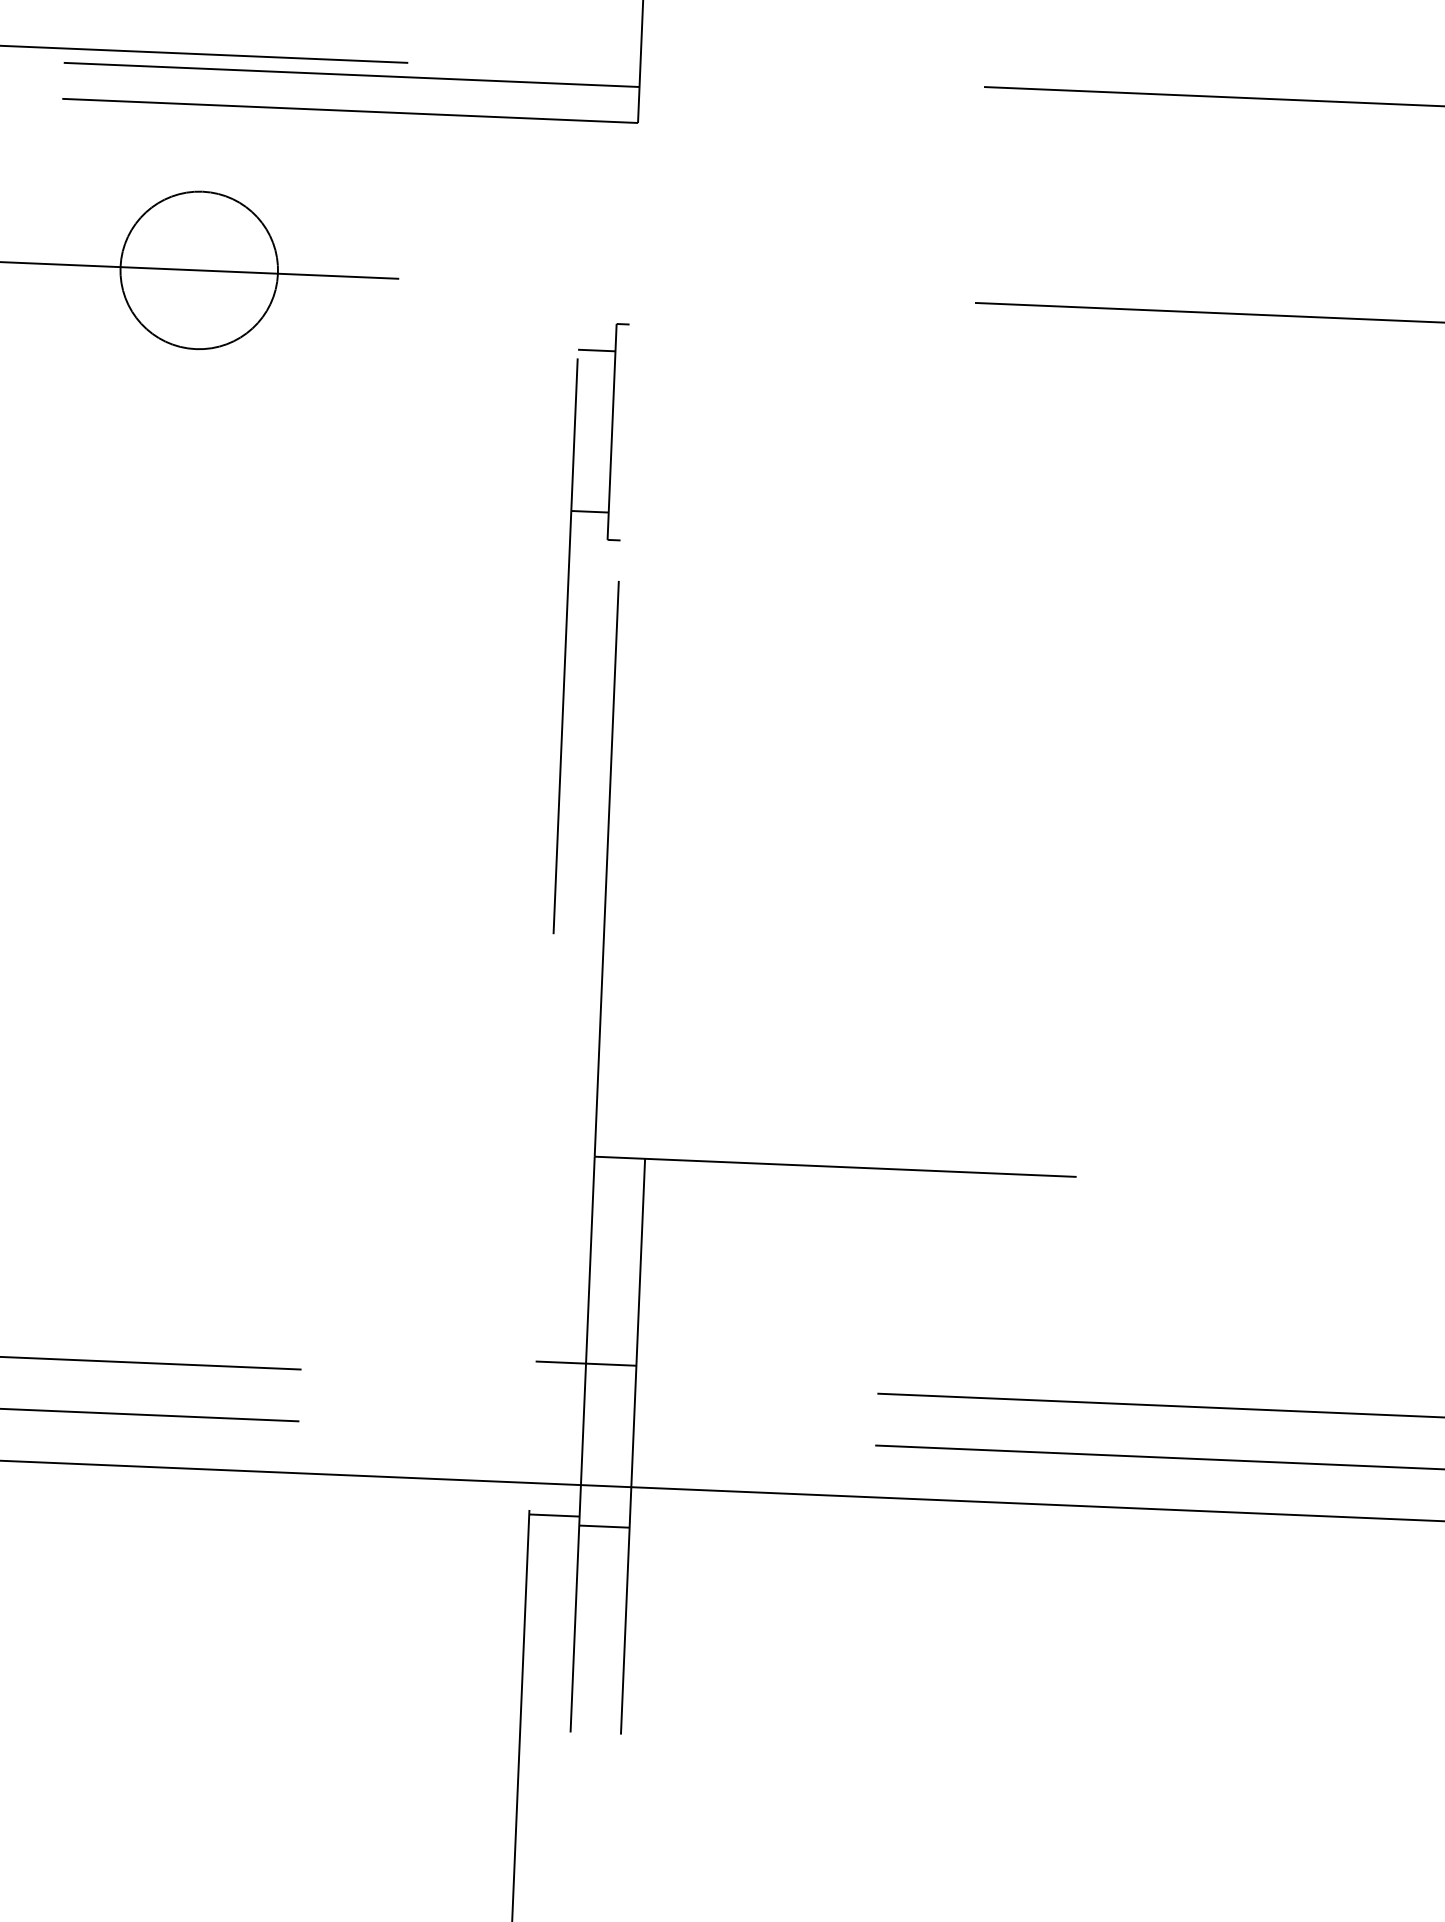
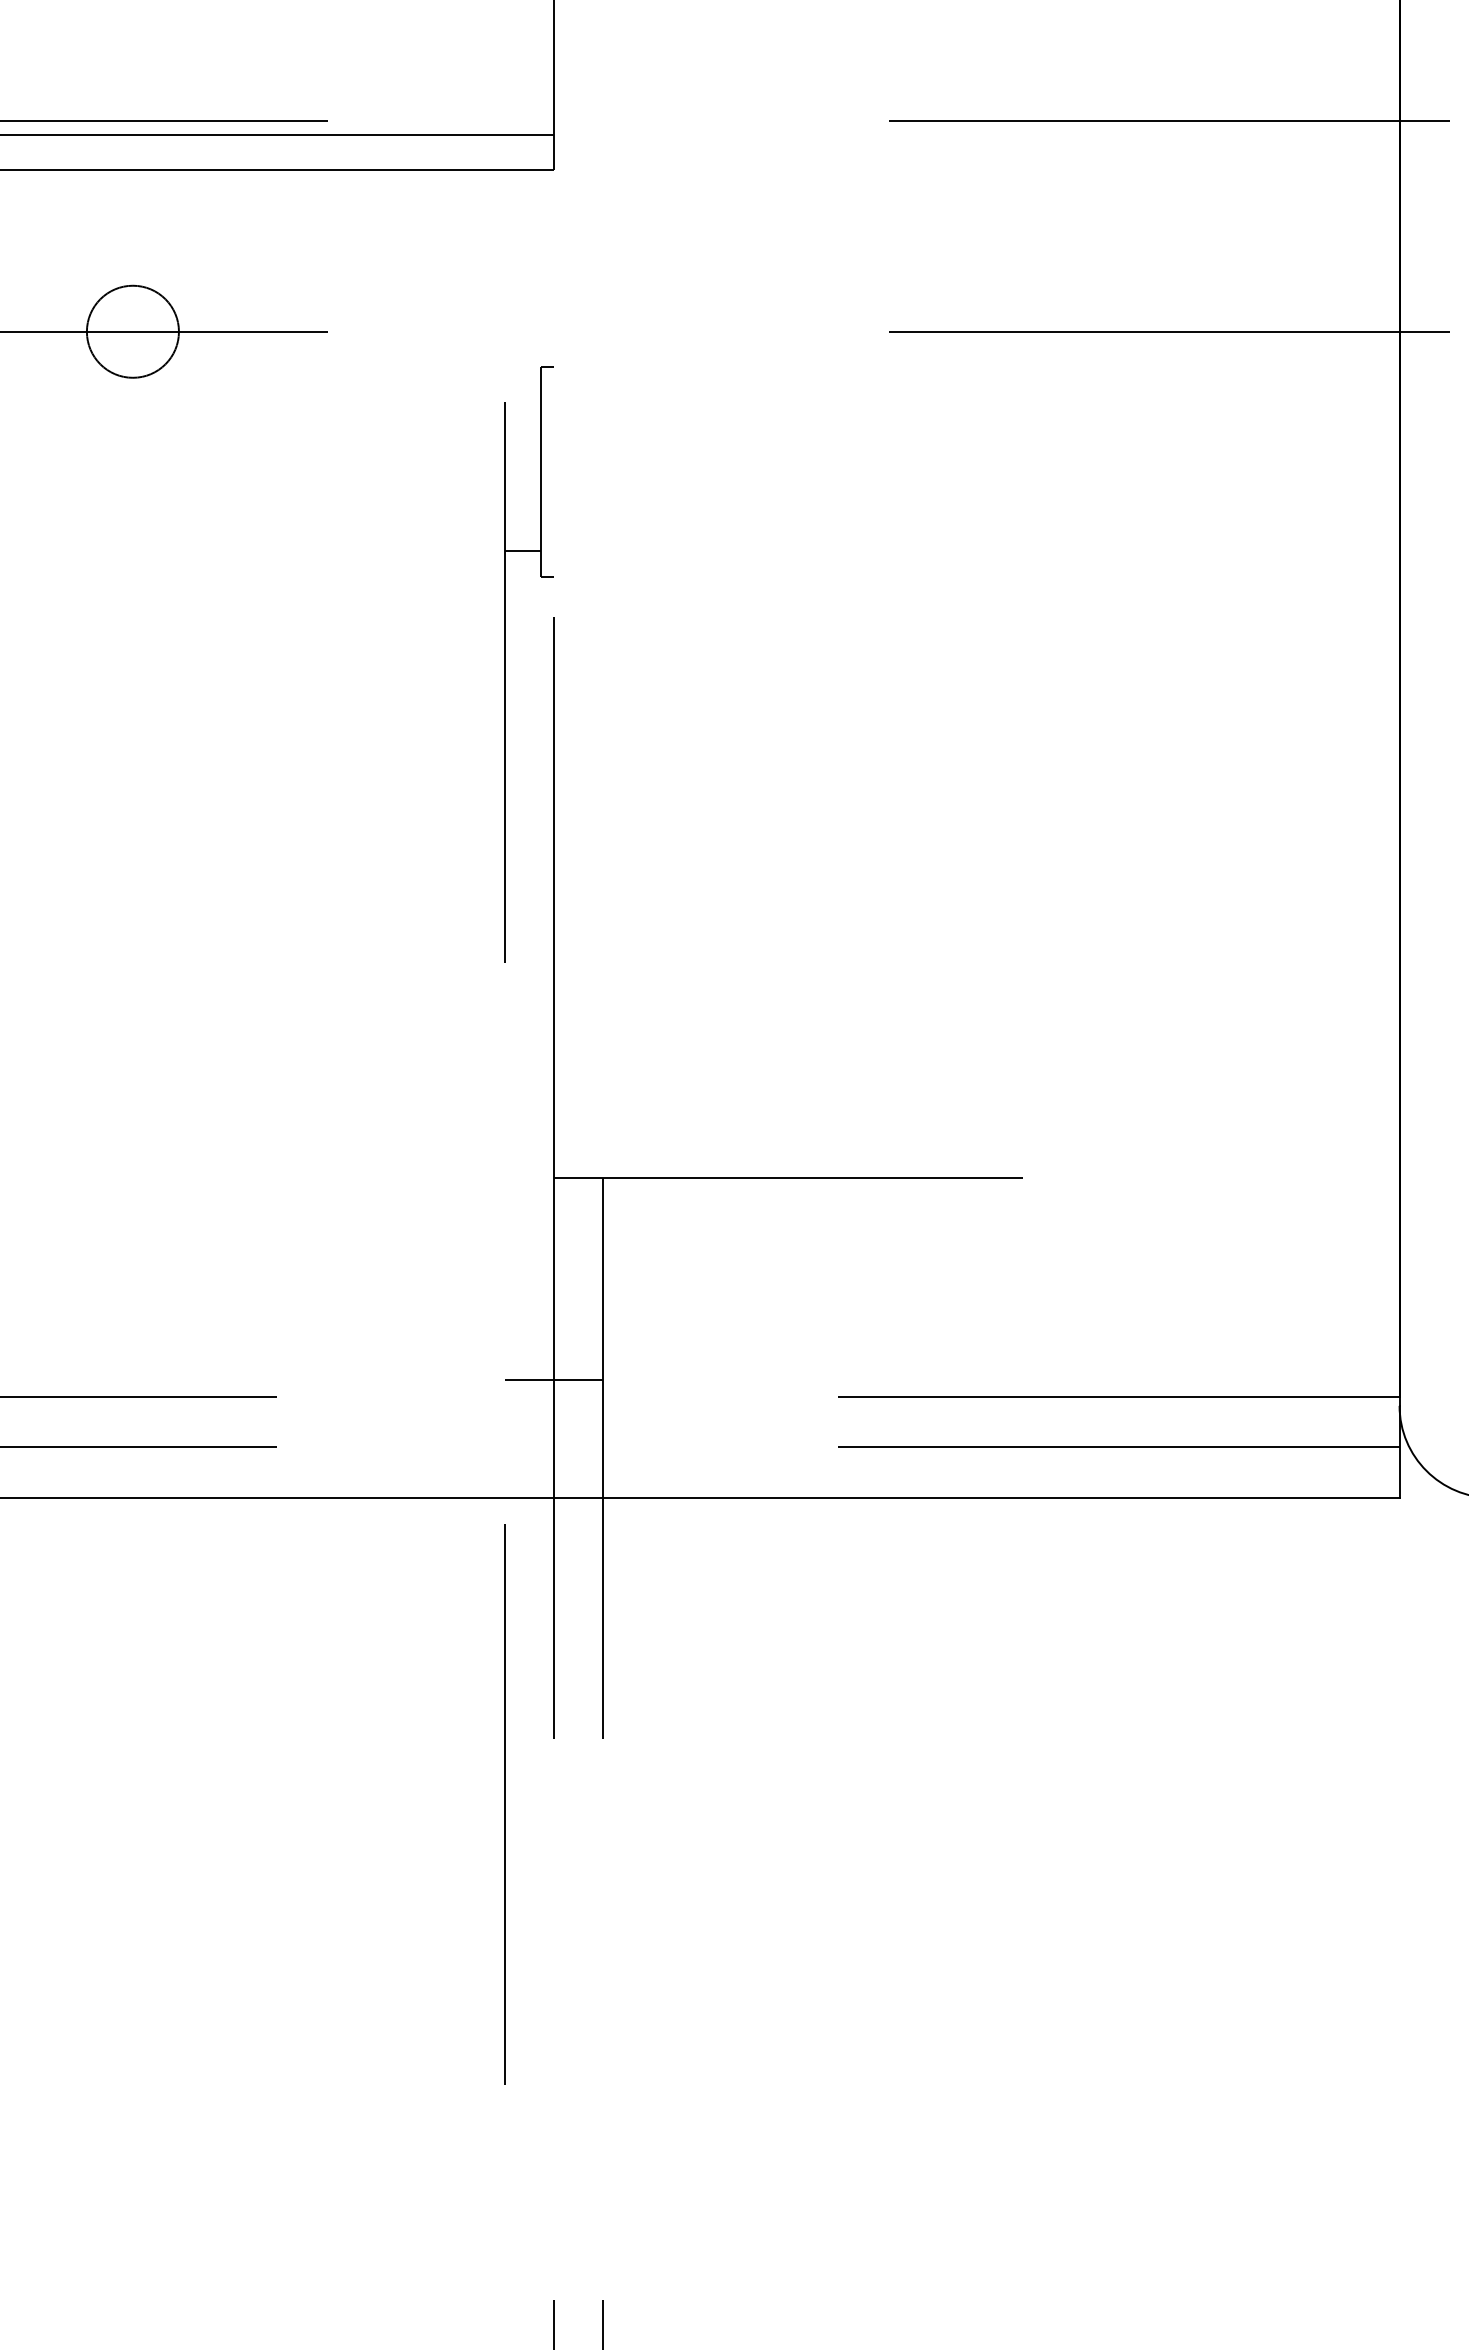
circle: (198, 270) -> (132, 331), size x0.6
line: (596, 350) -> (522, 393), removed
line: (553, 1515) -> (528, 1528), removed
line: (603, 1526) -> (577, 1537), removed

